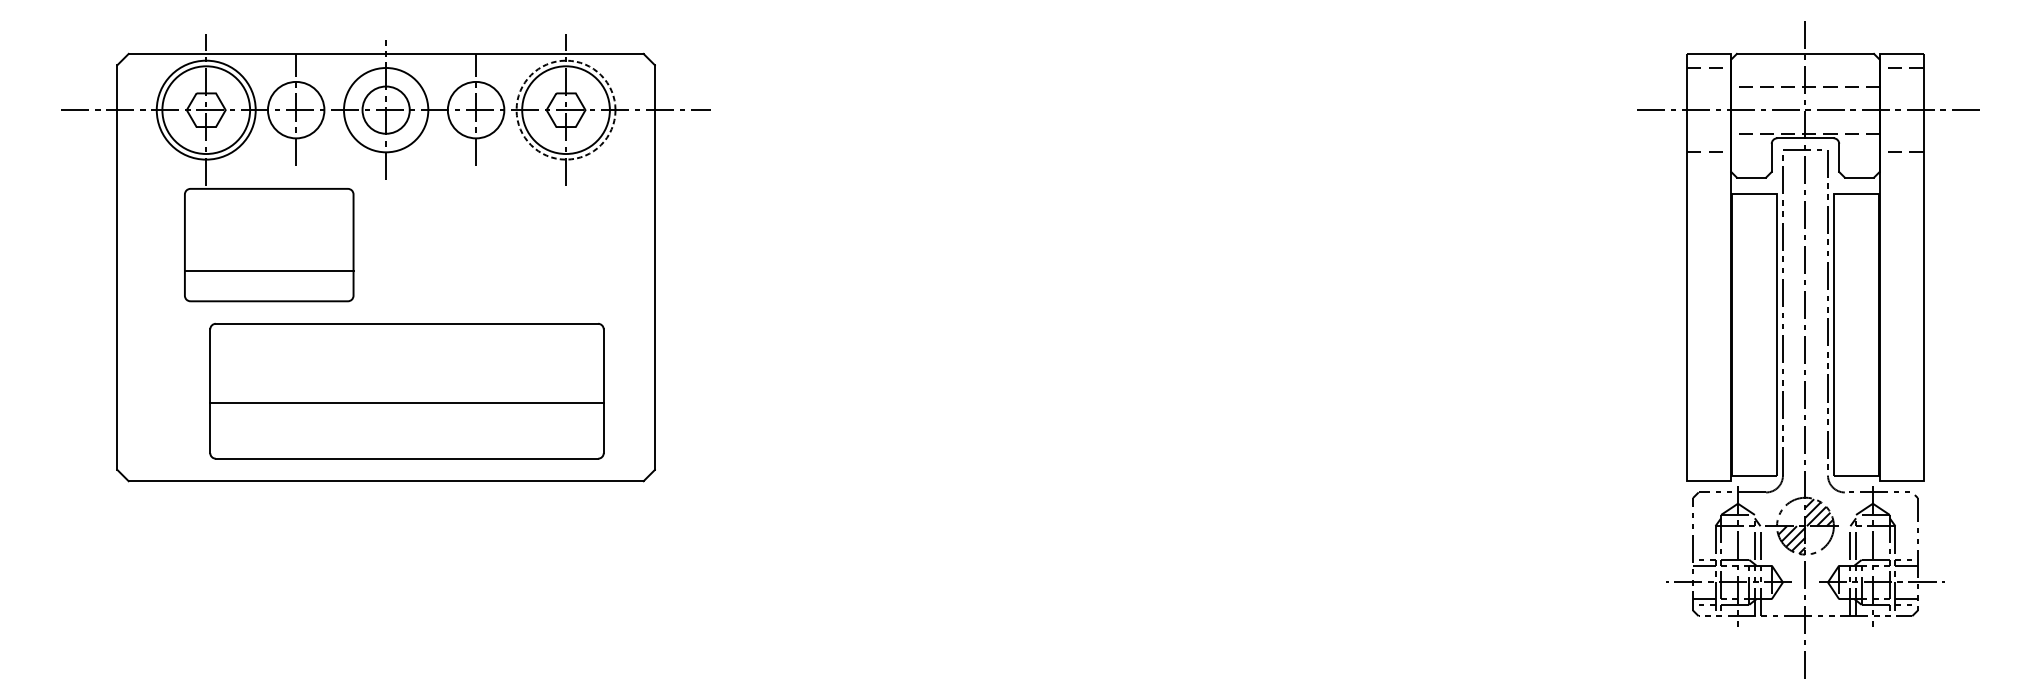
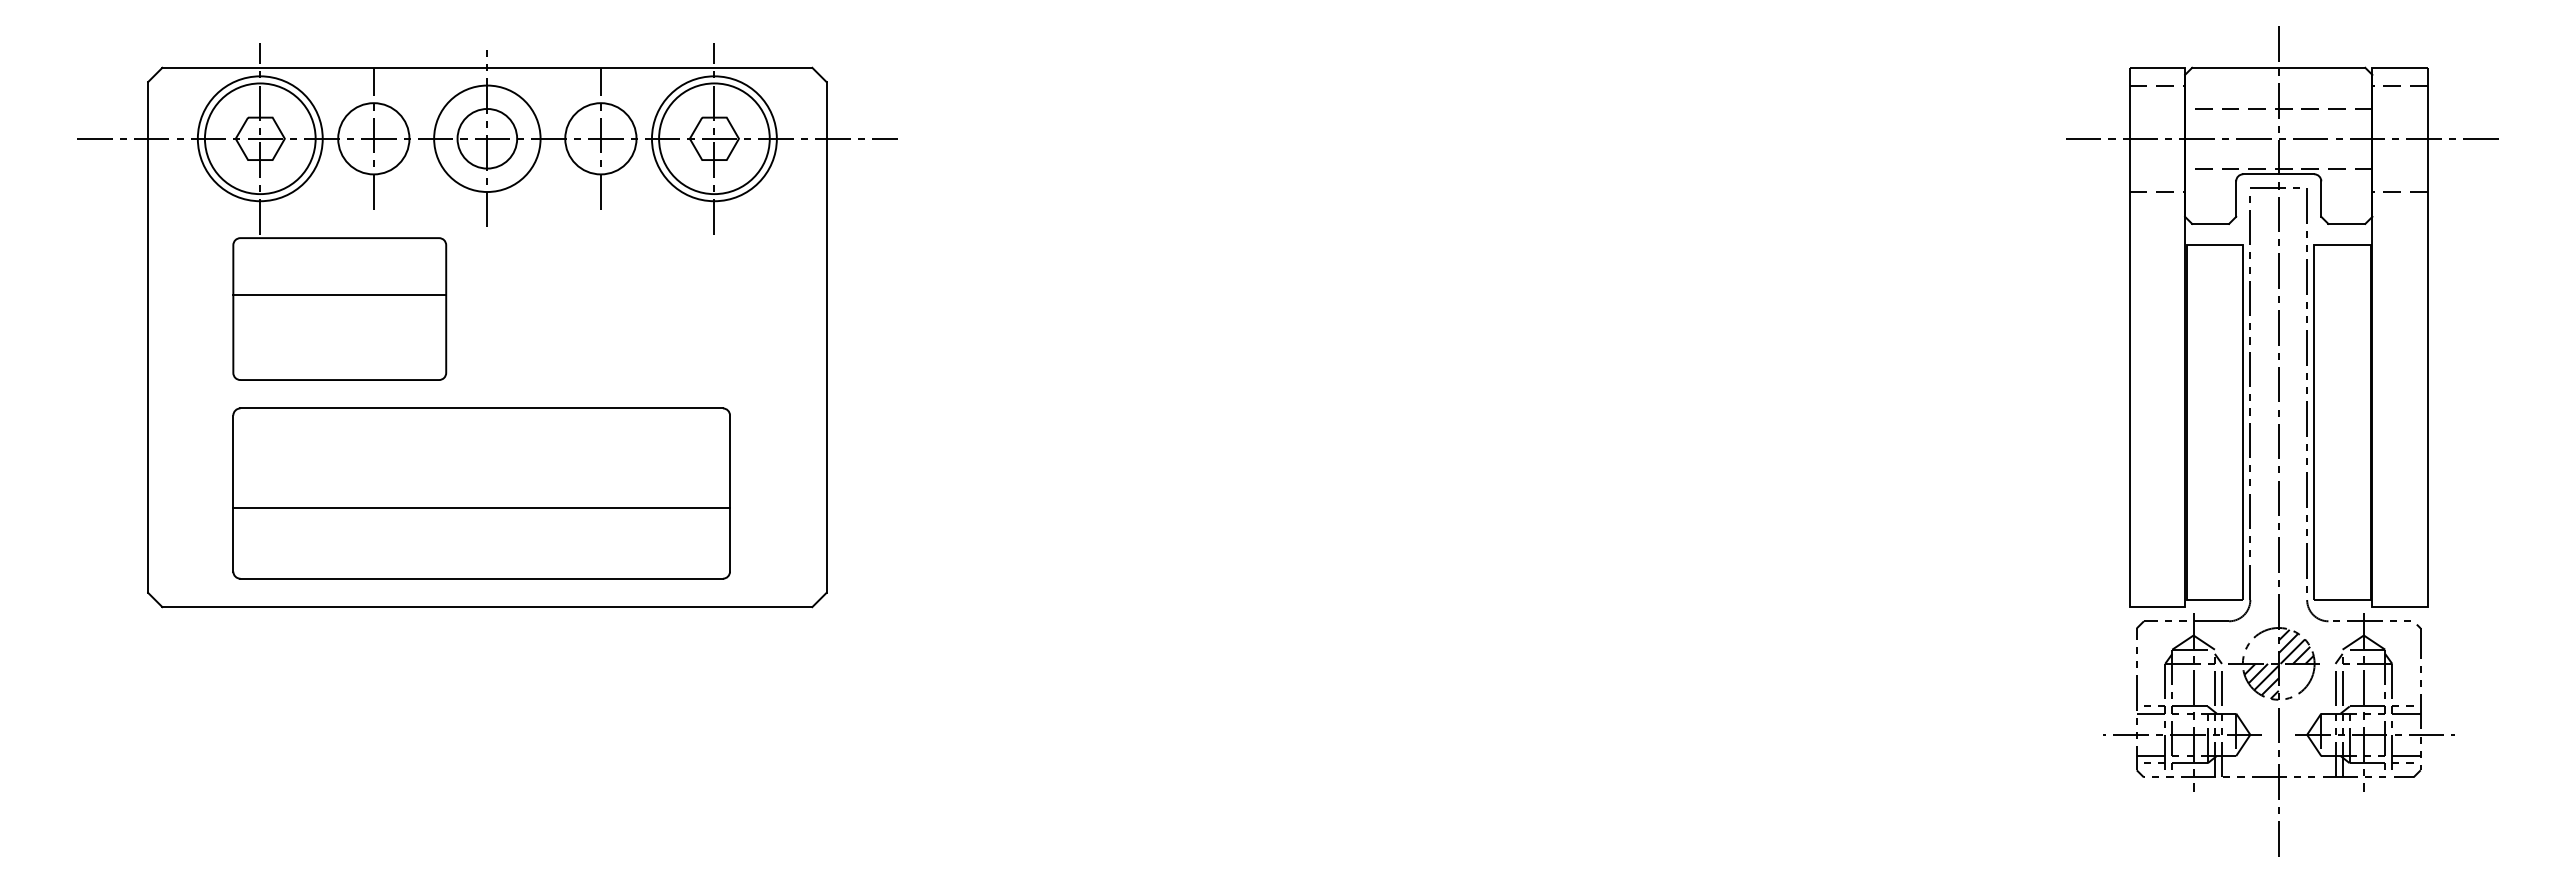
circle: (565, 109) -> (713, 138), dashed -> solid
line: (269, 270) -> (339, 294), moved
part: (406, 391) -> (481, 493), moved

